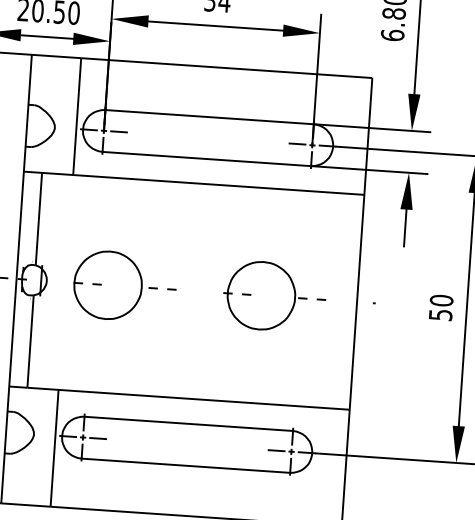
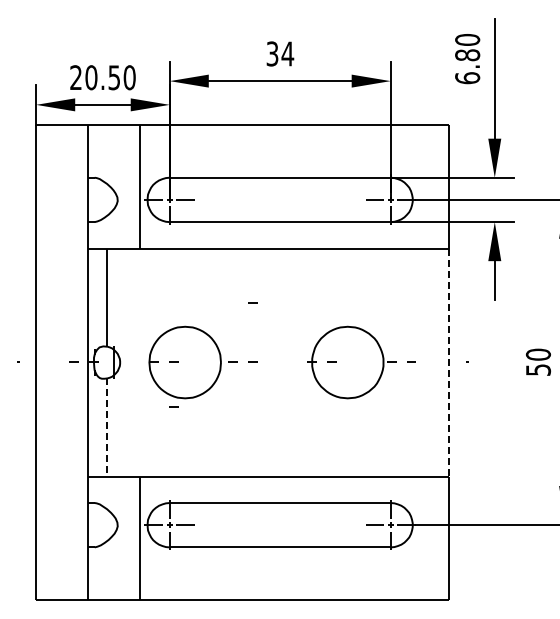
line: (175, 233) -> (252, 302), added
line: (357, 302) -> (449, 362), solid -> dashed
line: (94, 326) -> (173, 406), added
line: (30, 341) -> (107, 427), solid -> dashed

